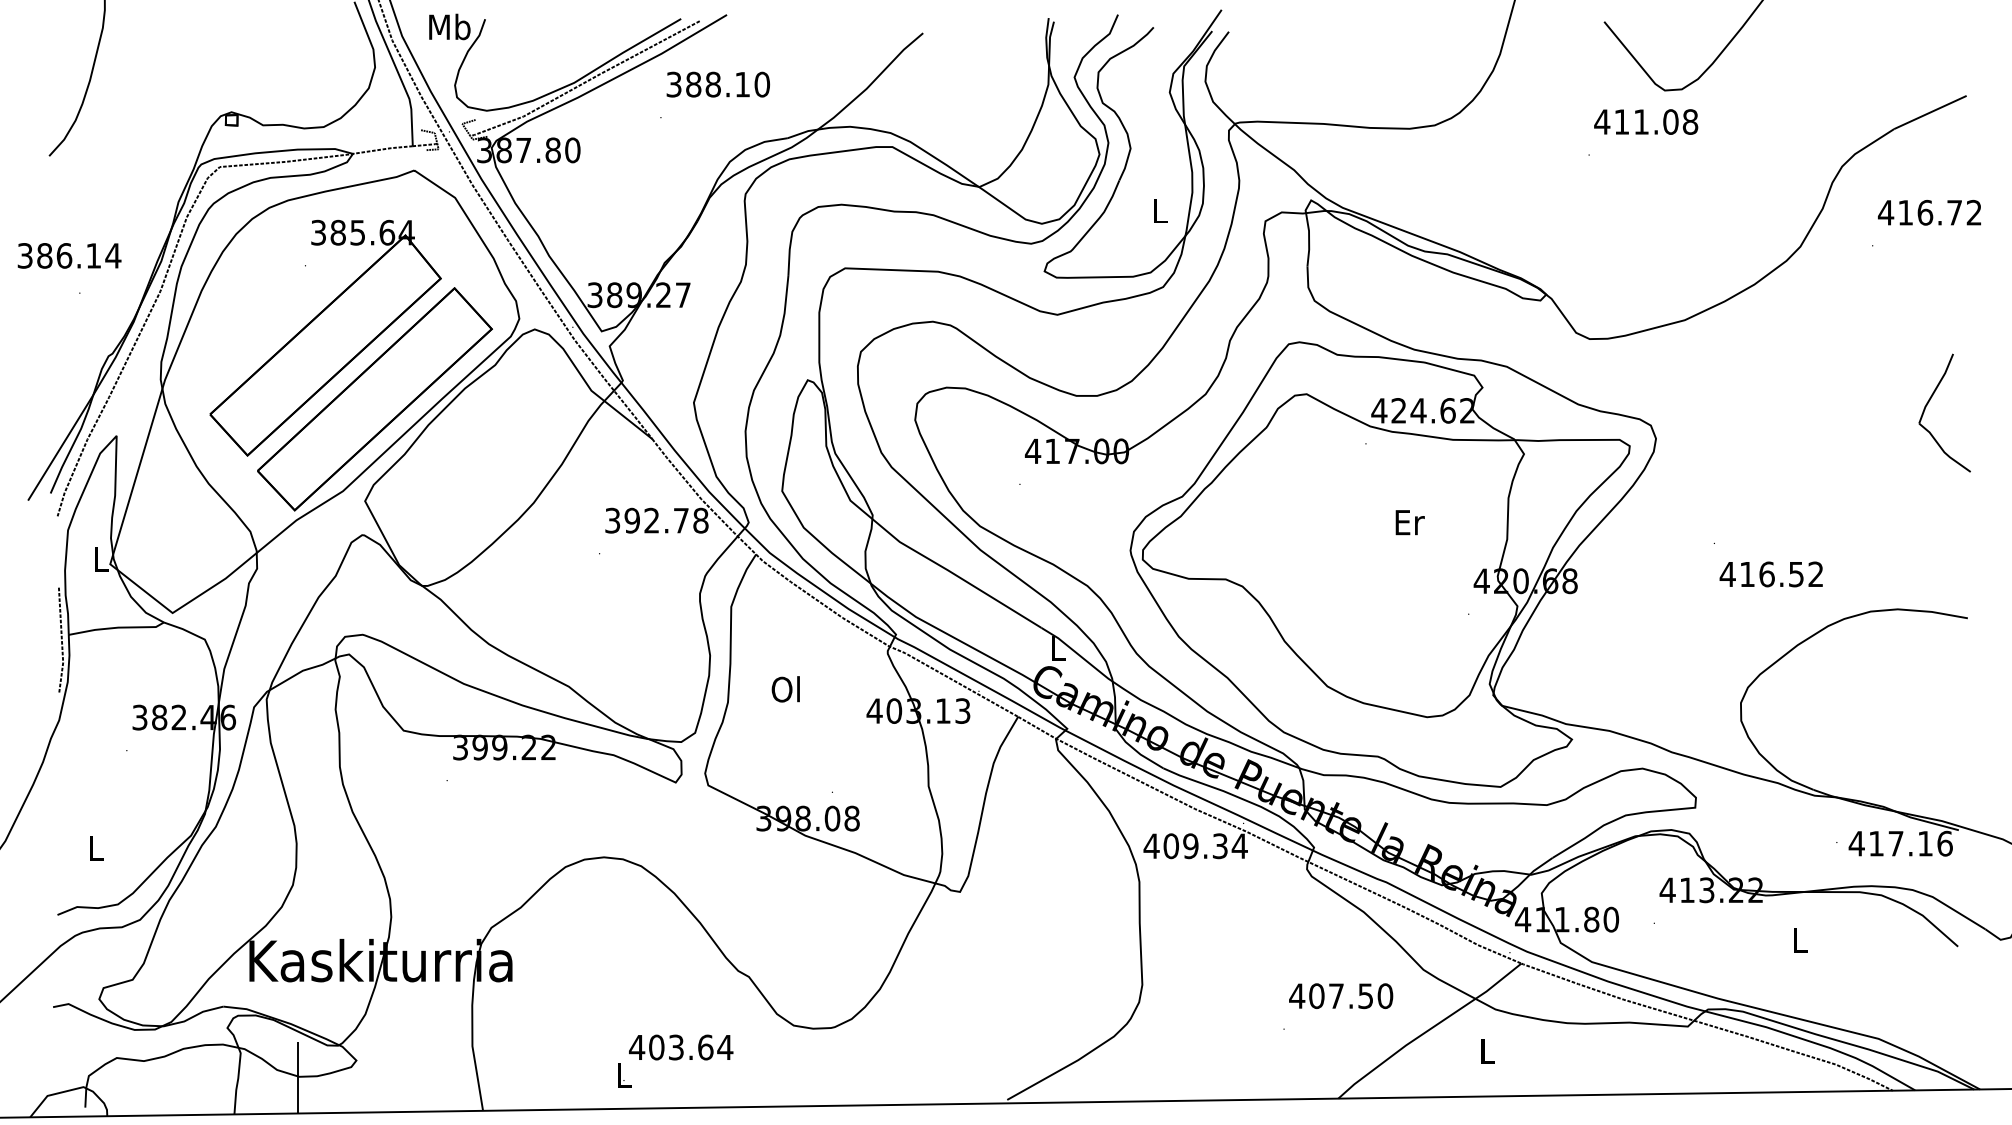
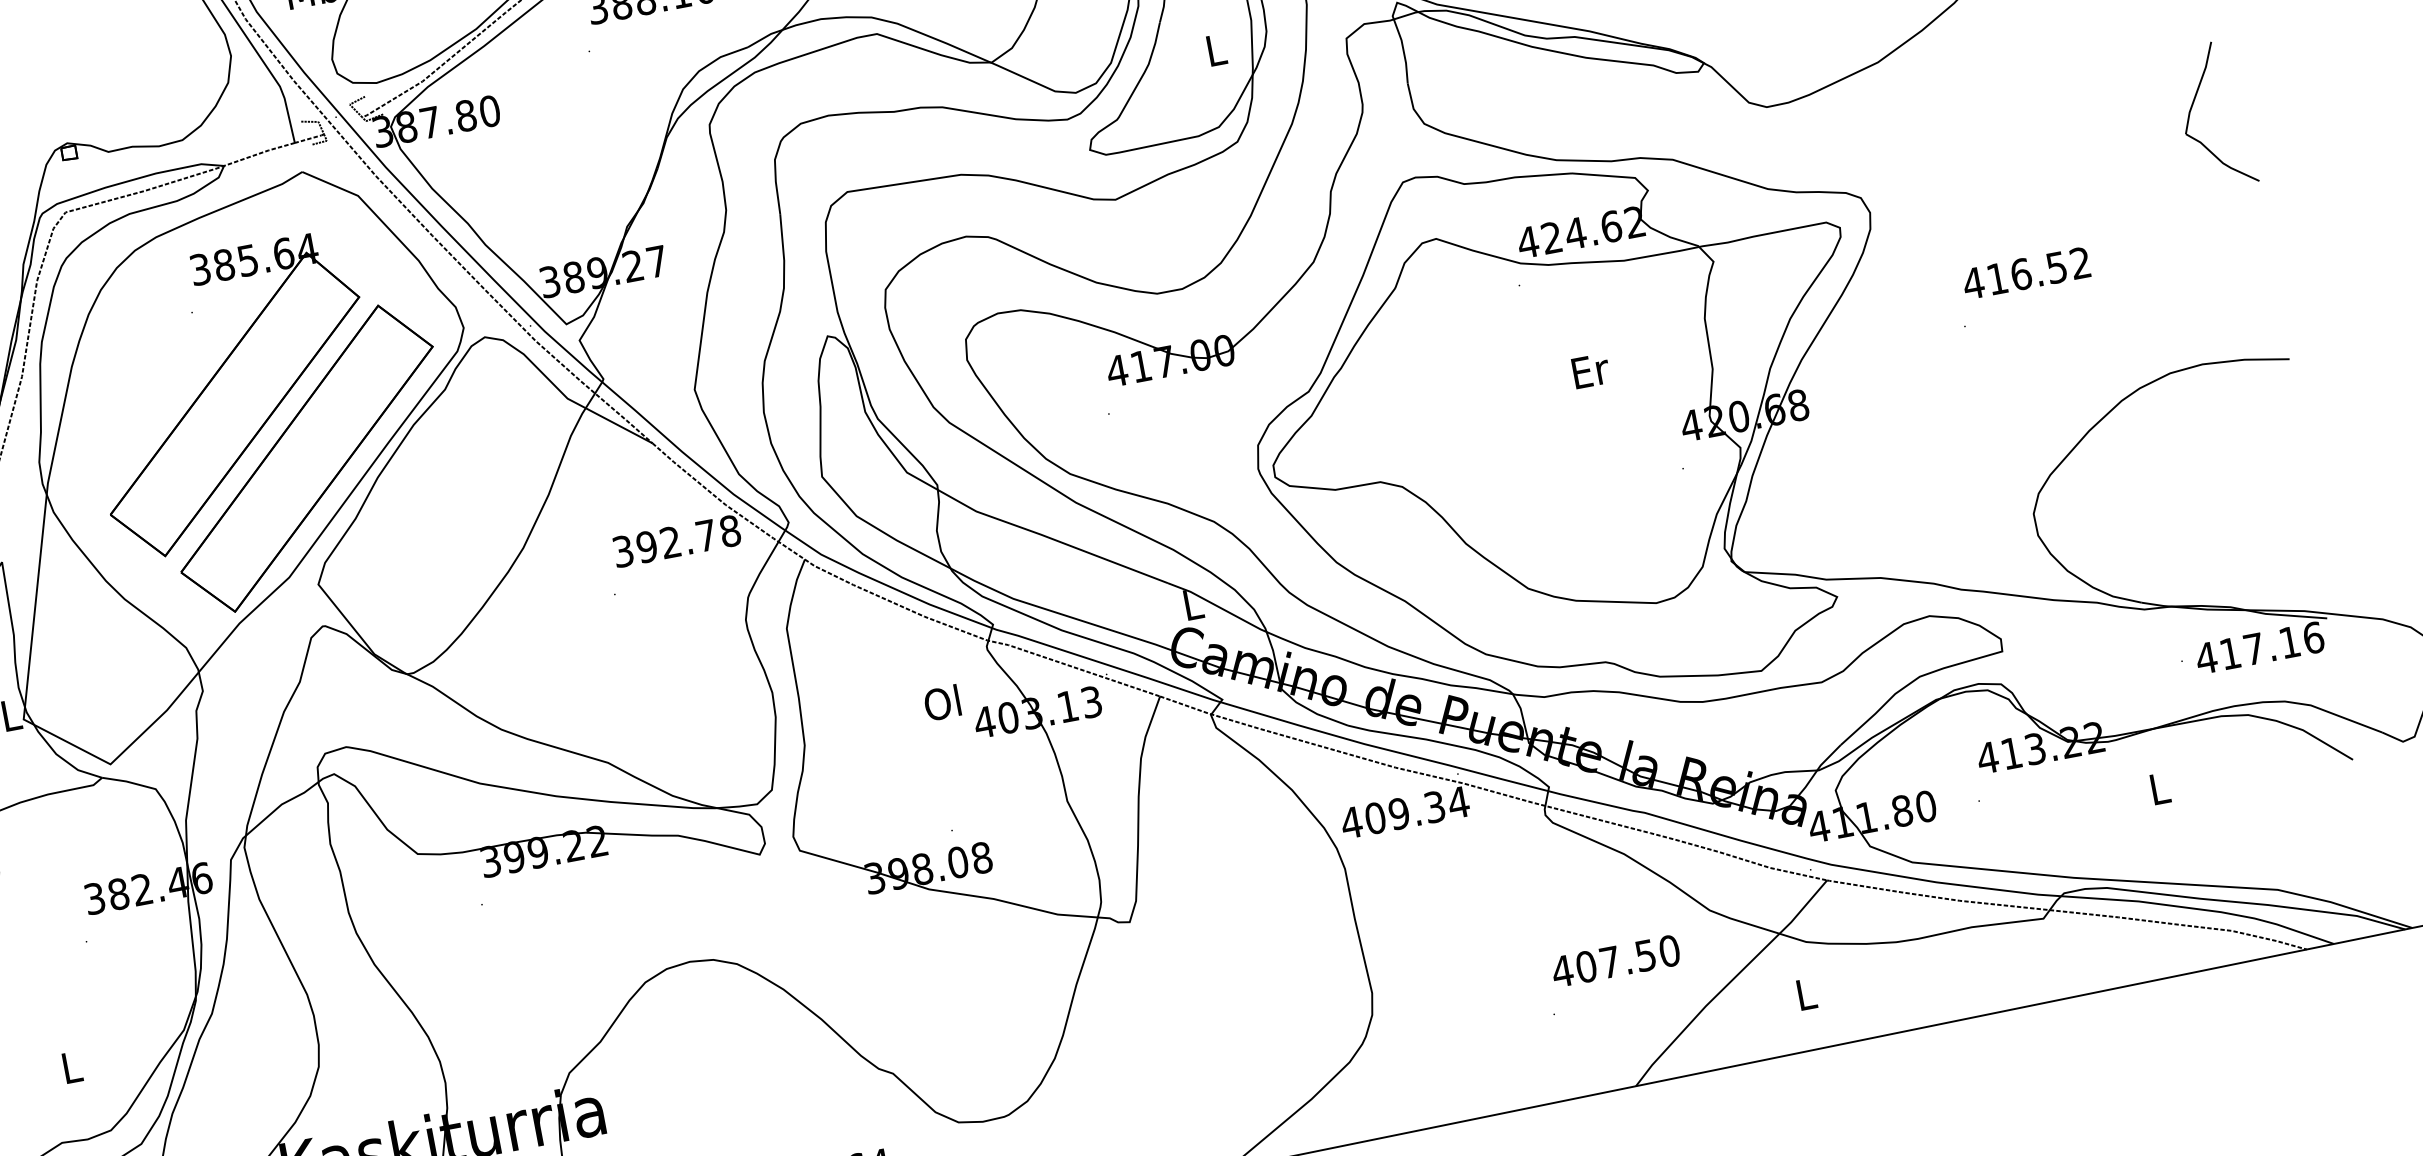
text: (1770, 574) -> (2025, 273), moved
text: (785, 689) -> (941, 703), moved

